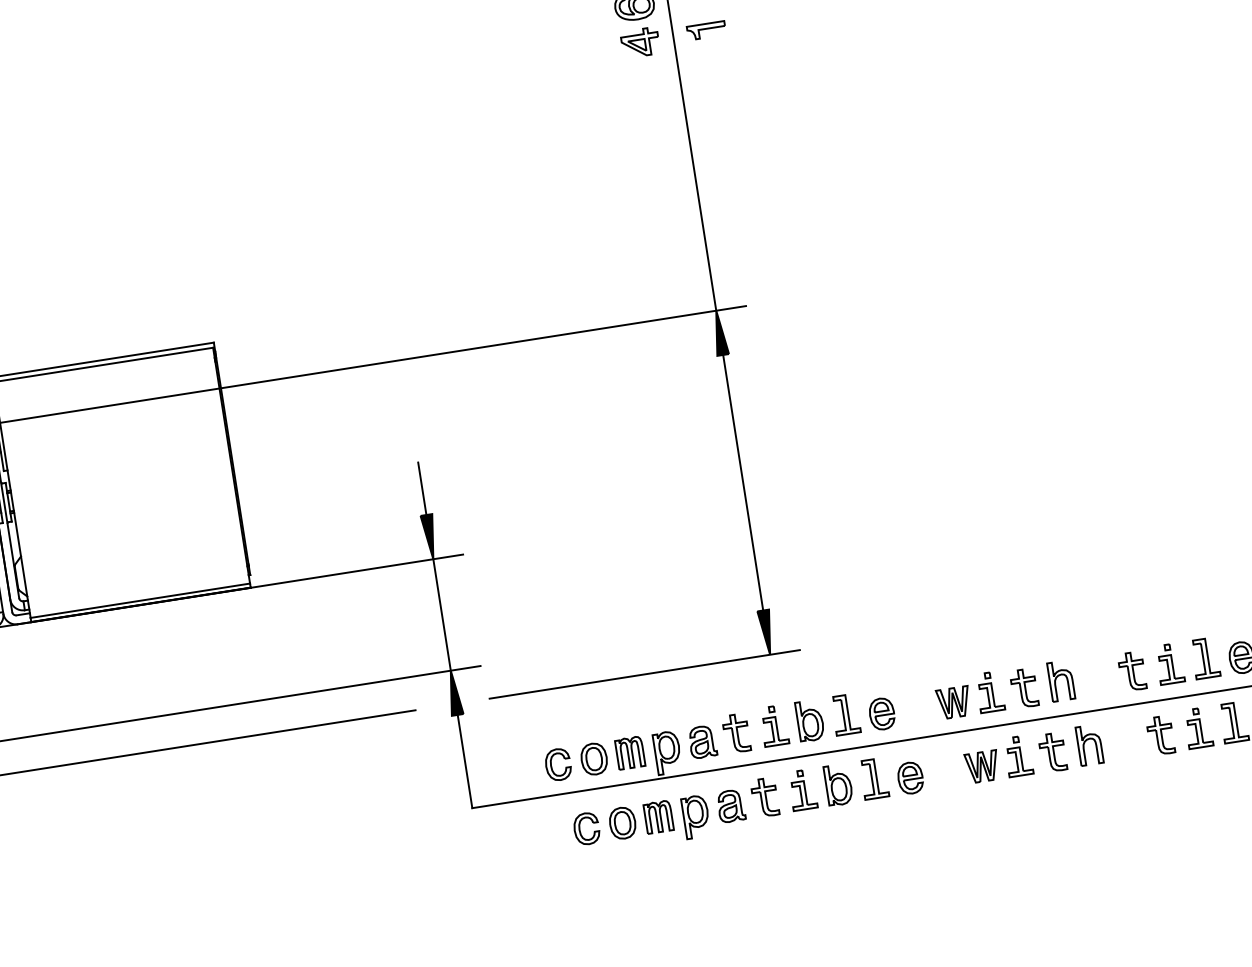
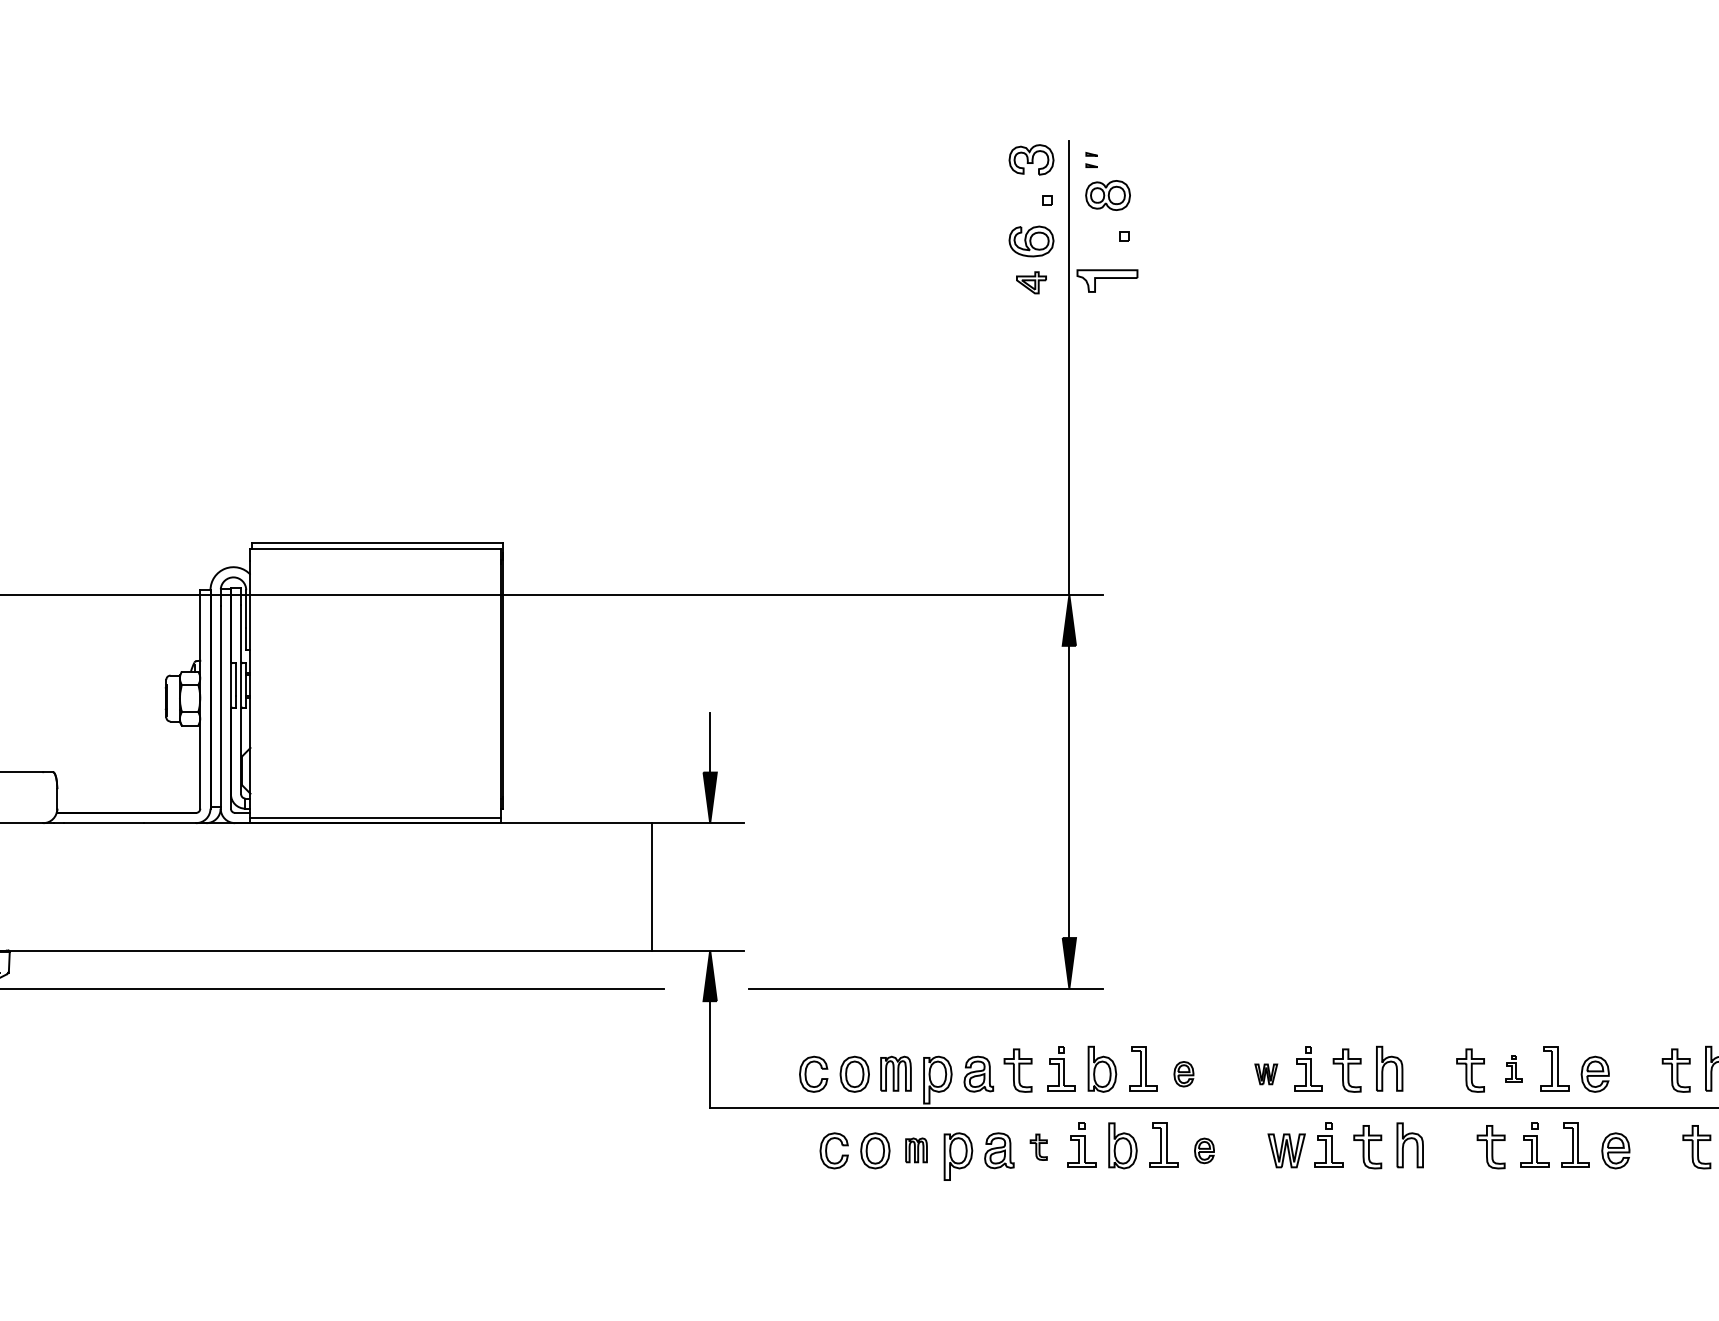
part: (706, 30) -> (1107, 280), size x1.4
part: (640, 42) -> (1031, 282), size x0.7
line: (442, 614) -> (652, 886), moved
part: (1169, 663) -> (1513, 1068), size x0.6
part: (954, 702) -> (1266, 1074), size x0.6
part: (881, 713) -> (1183, 1073), size x0.7
part: (910, 777) -> (1204, 1150), size x0.7
part: (764, 797) -> (1038, 1147), size x0.6
part: (658, 817) -> (916, 1150), size x0.7

